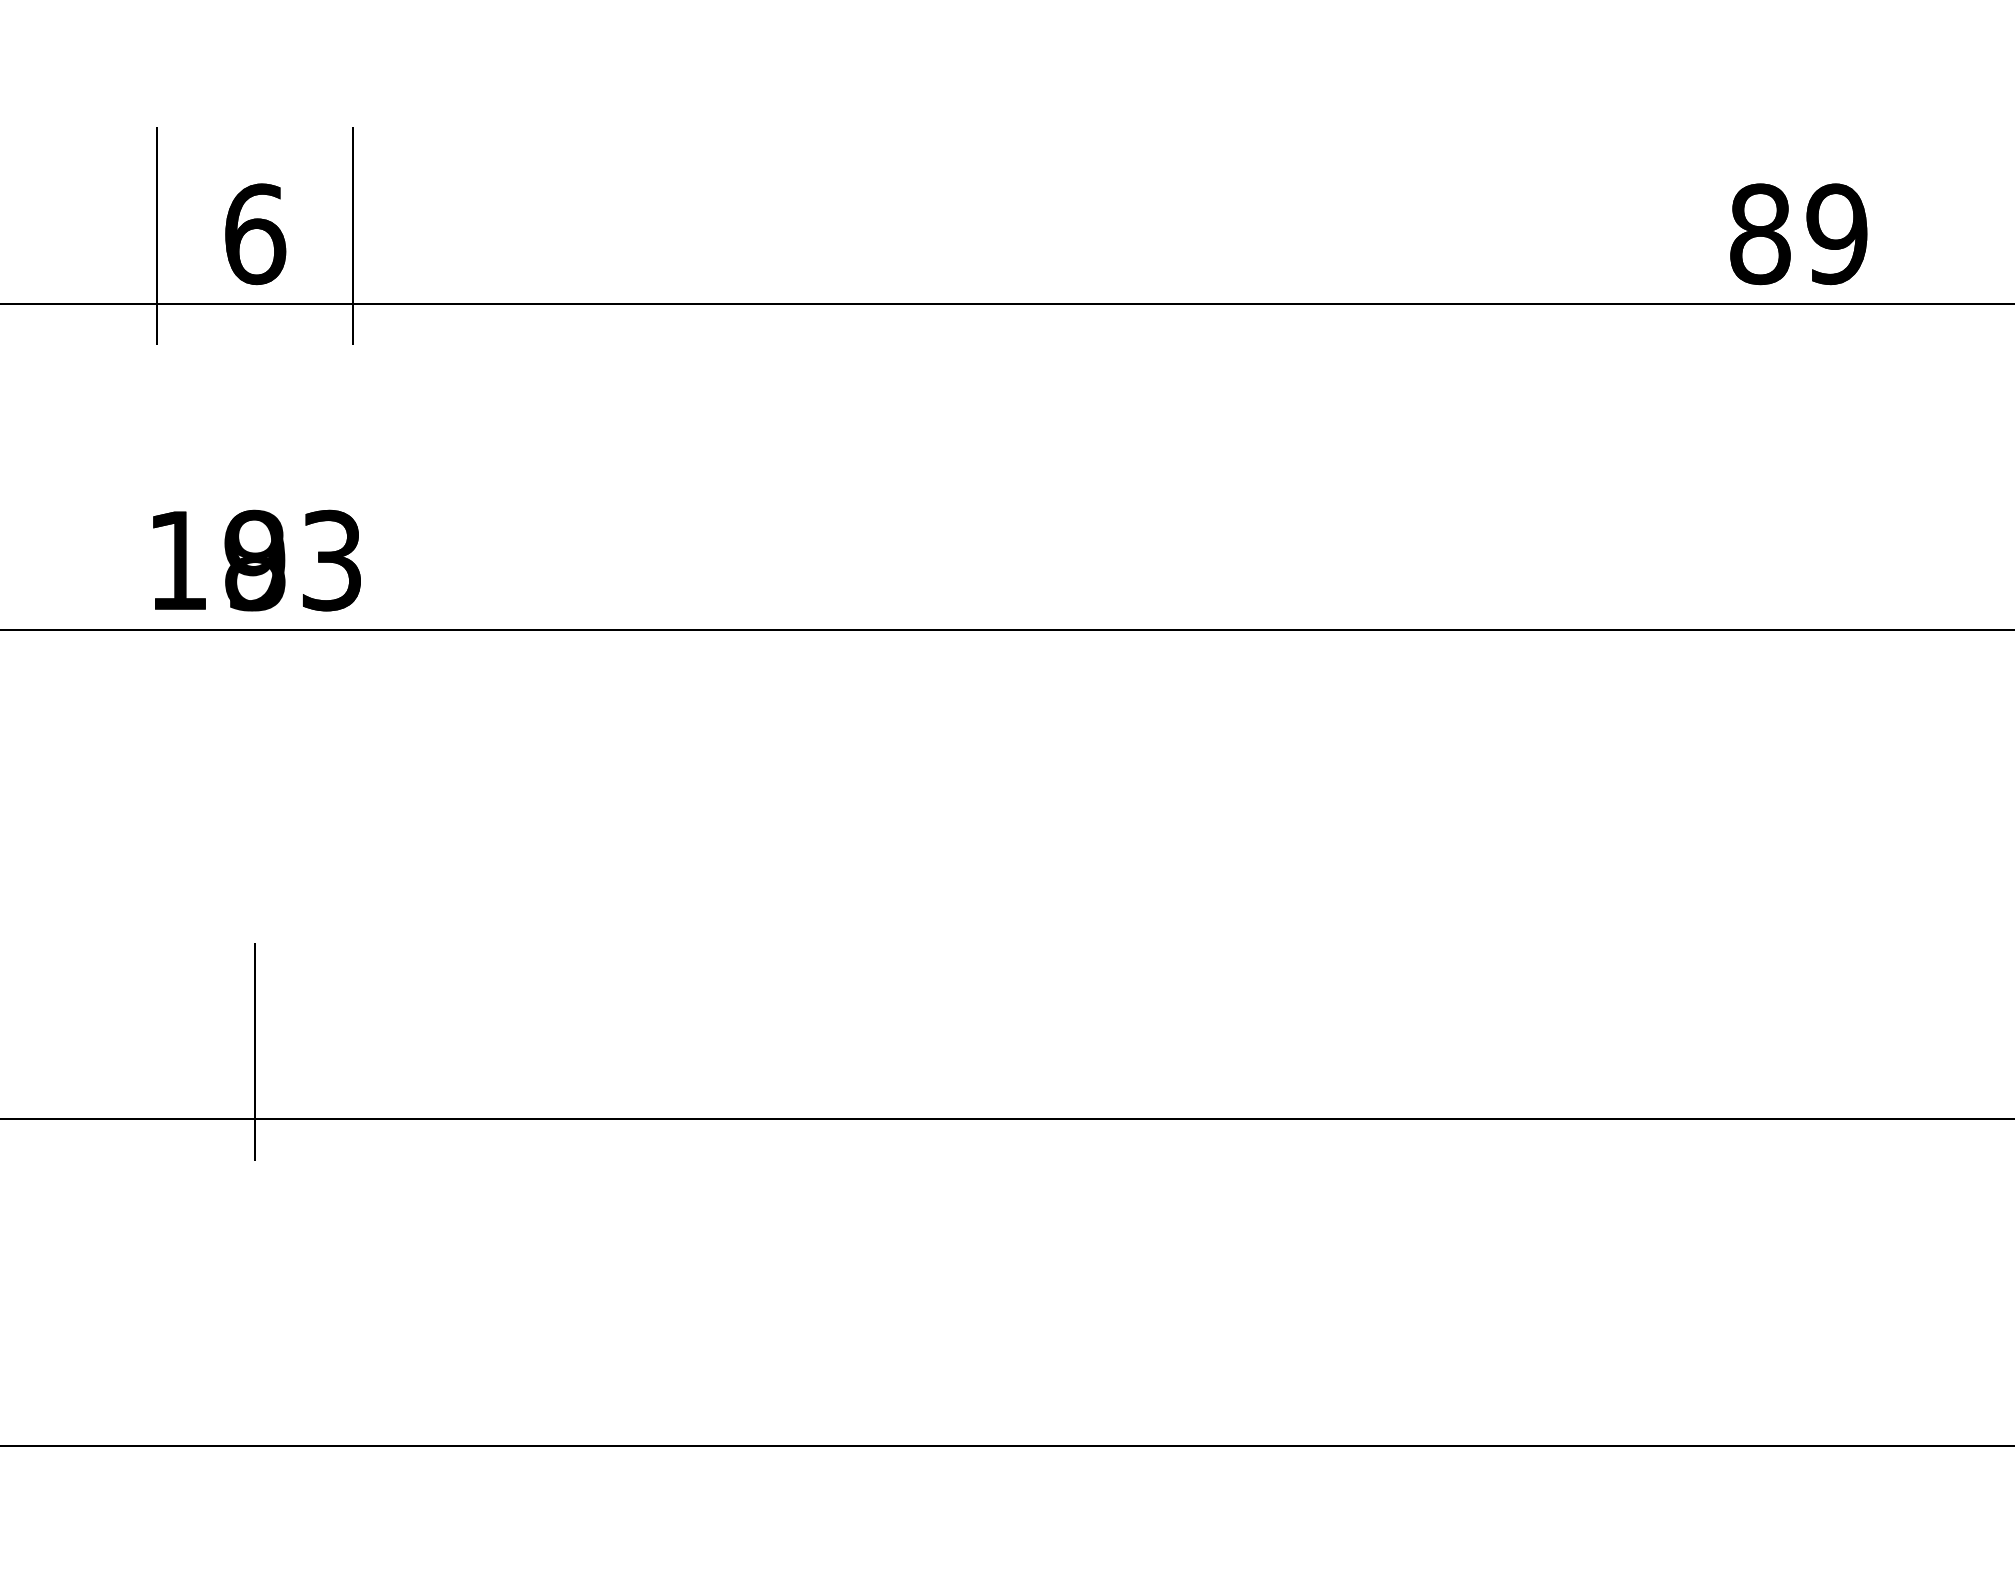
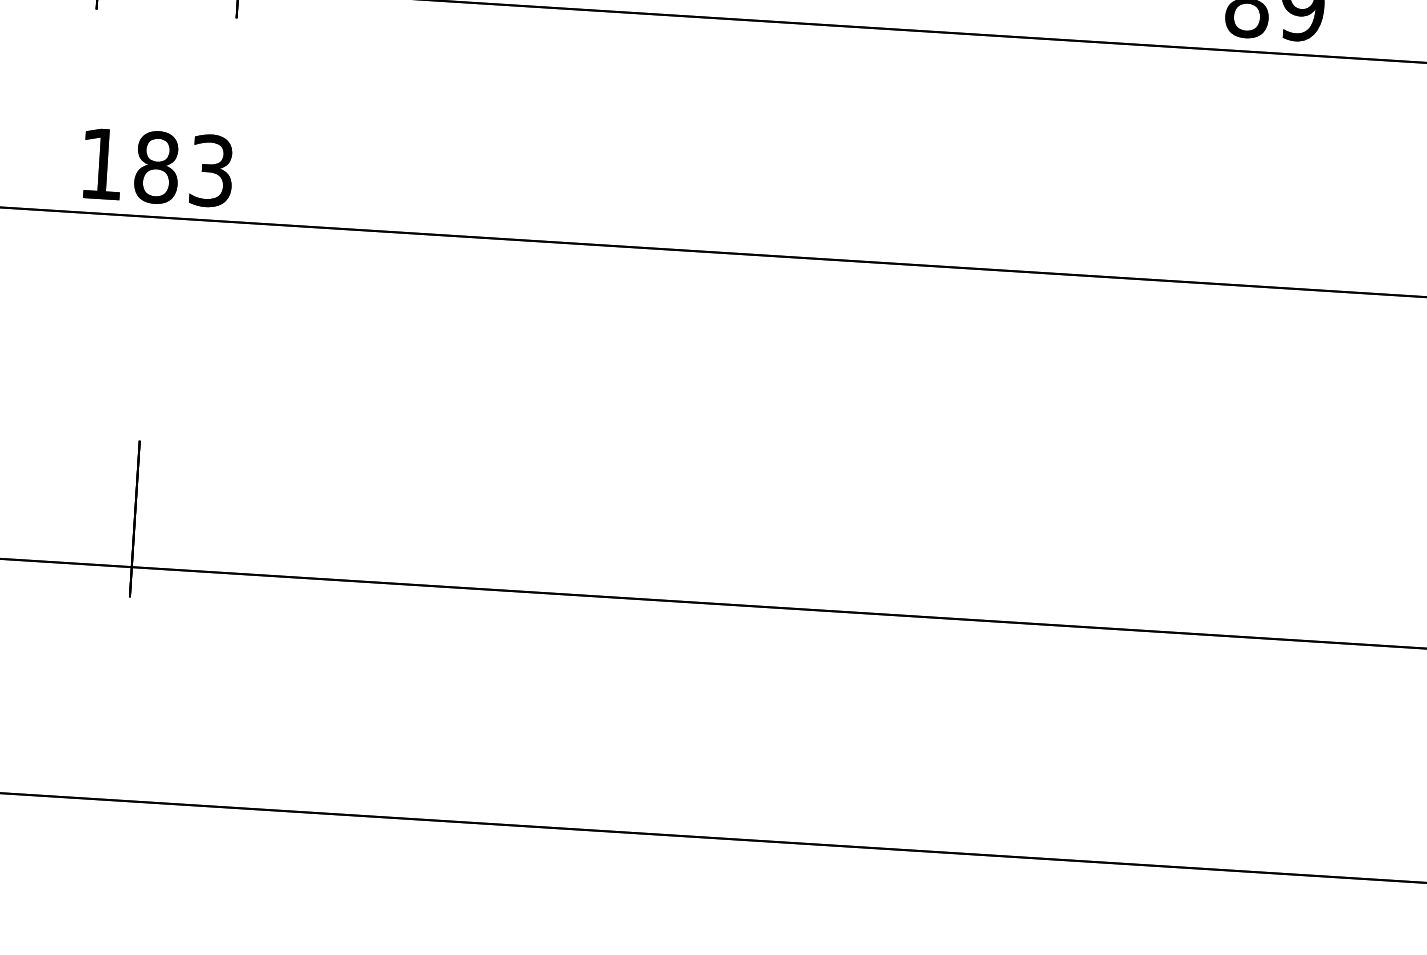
text: (254, 560) -> (156, 167), 193 -> 183

